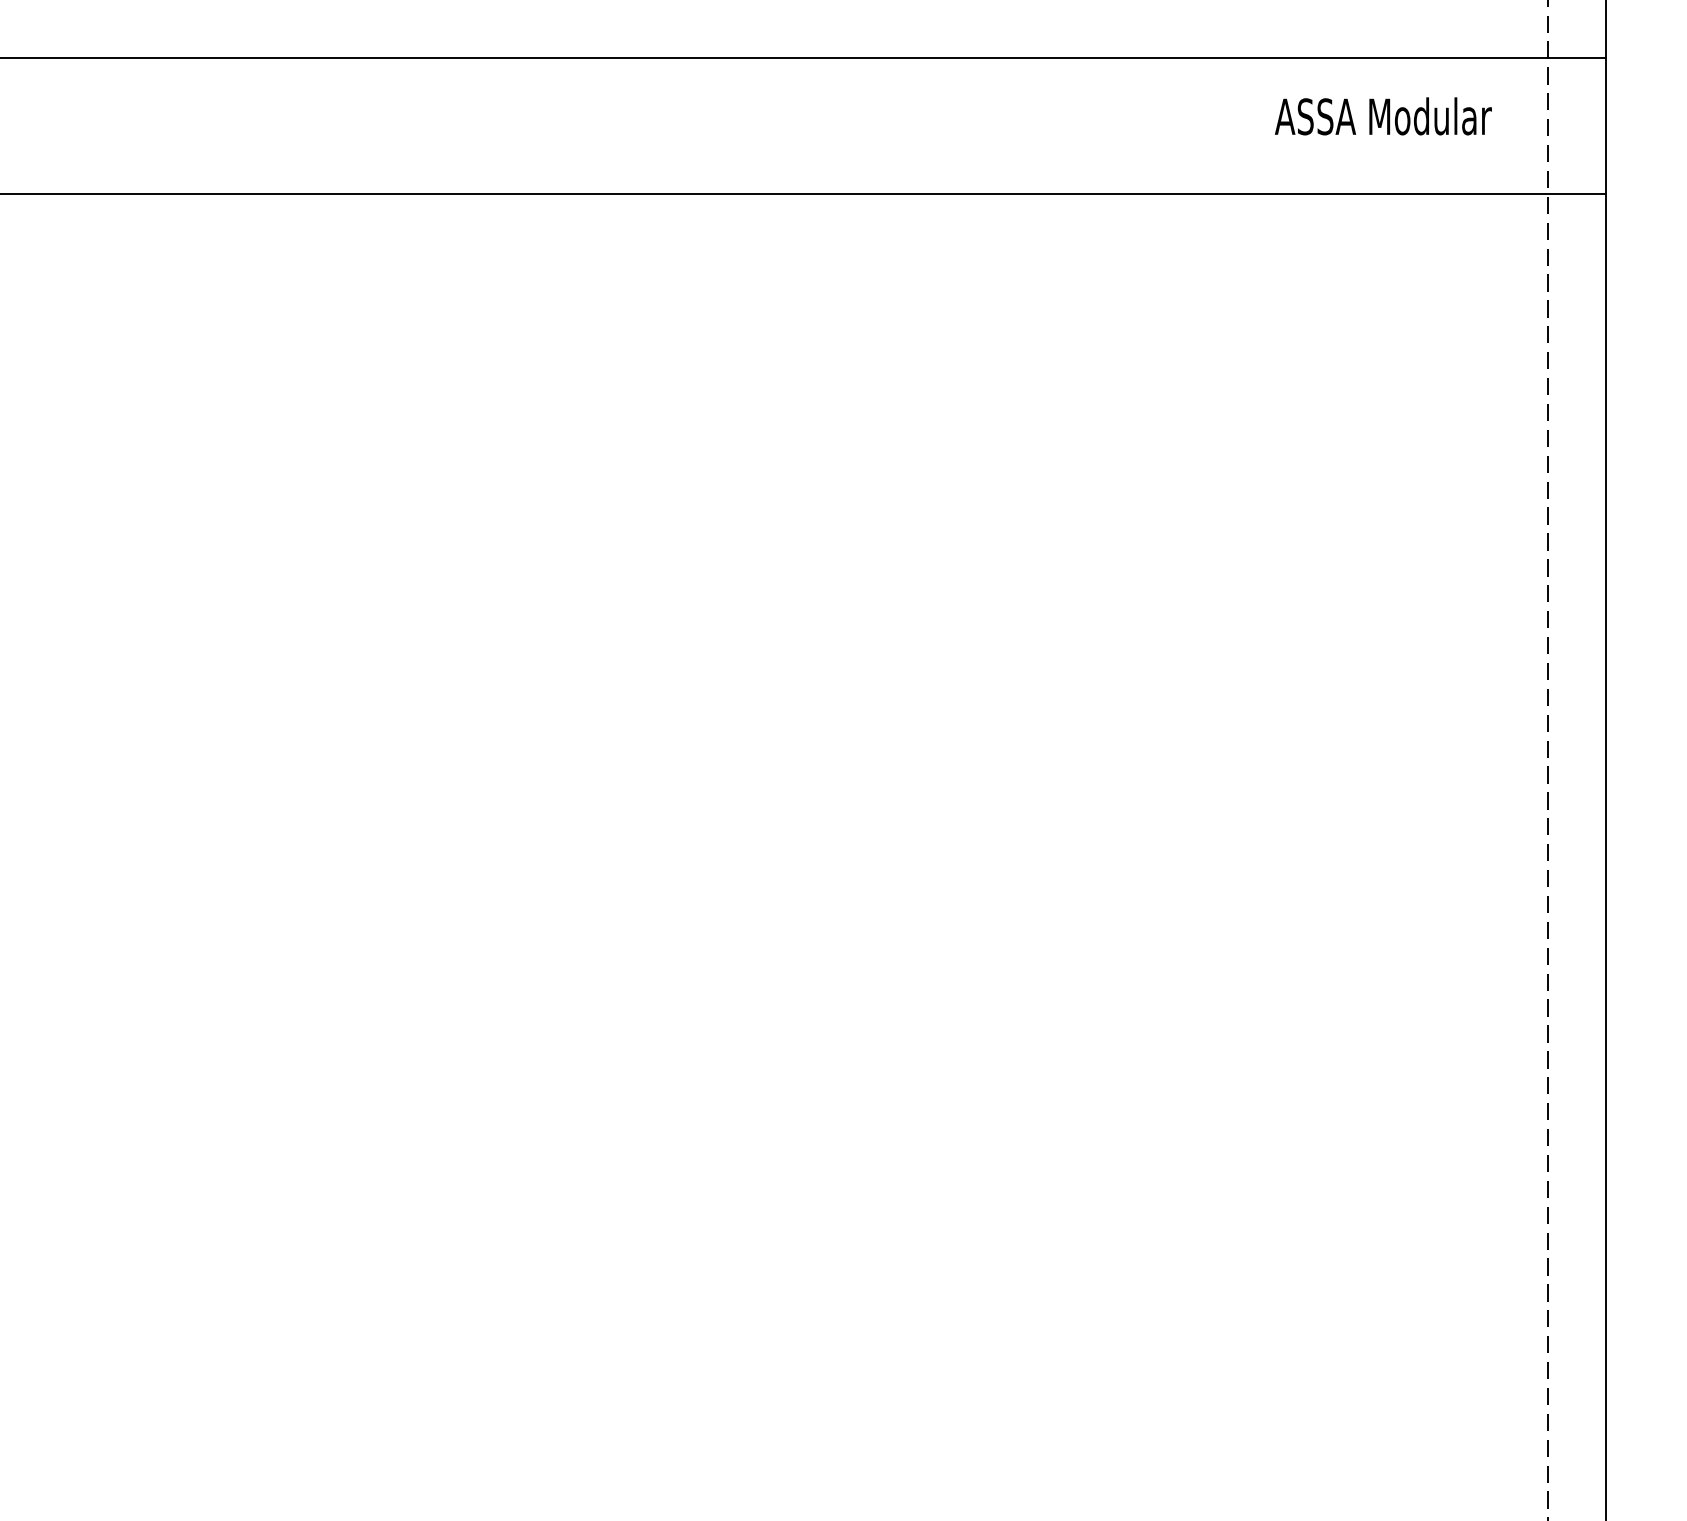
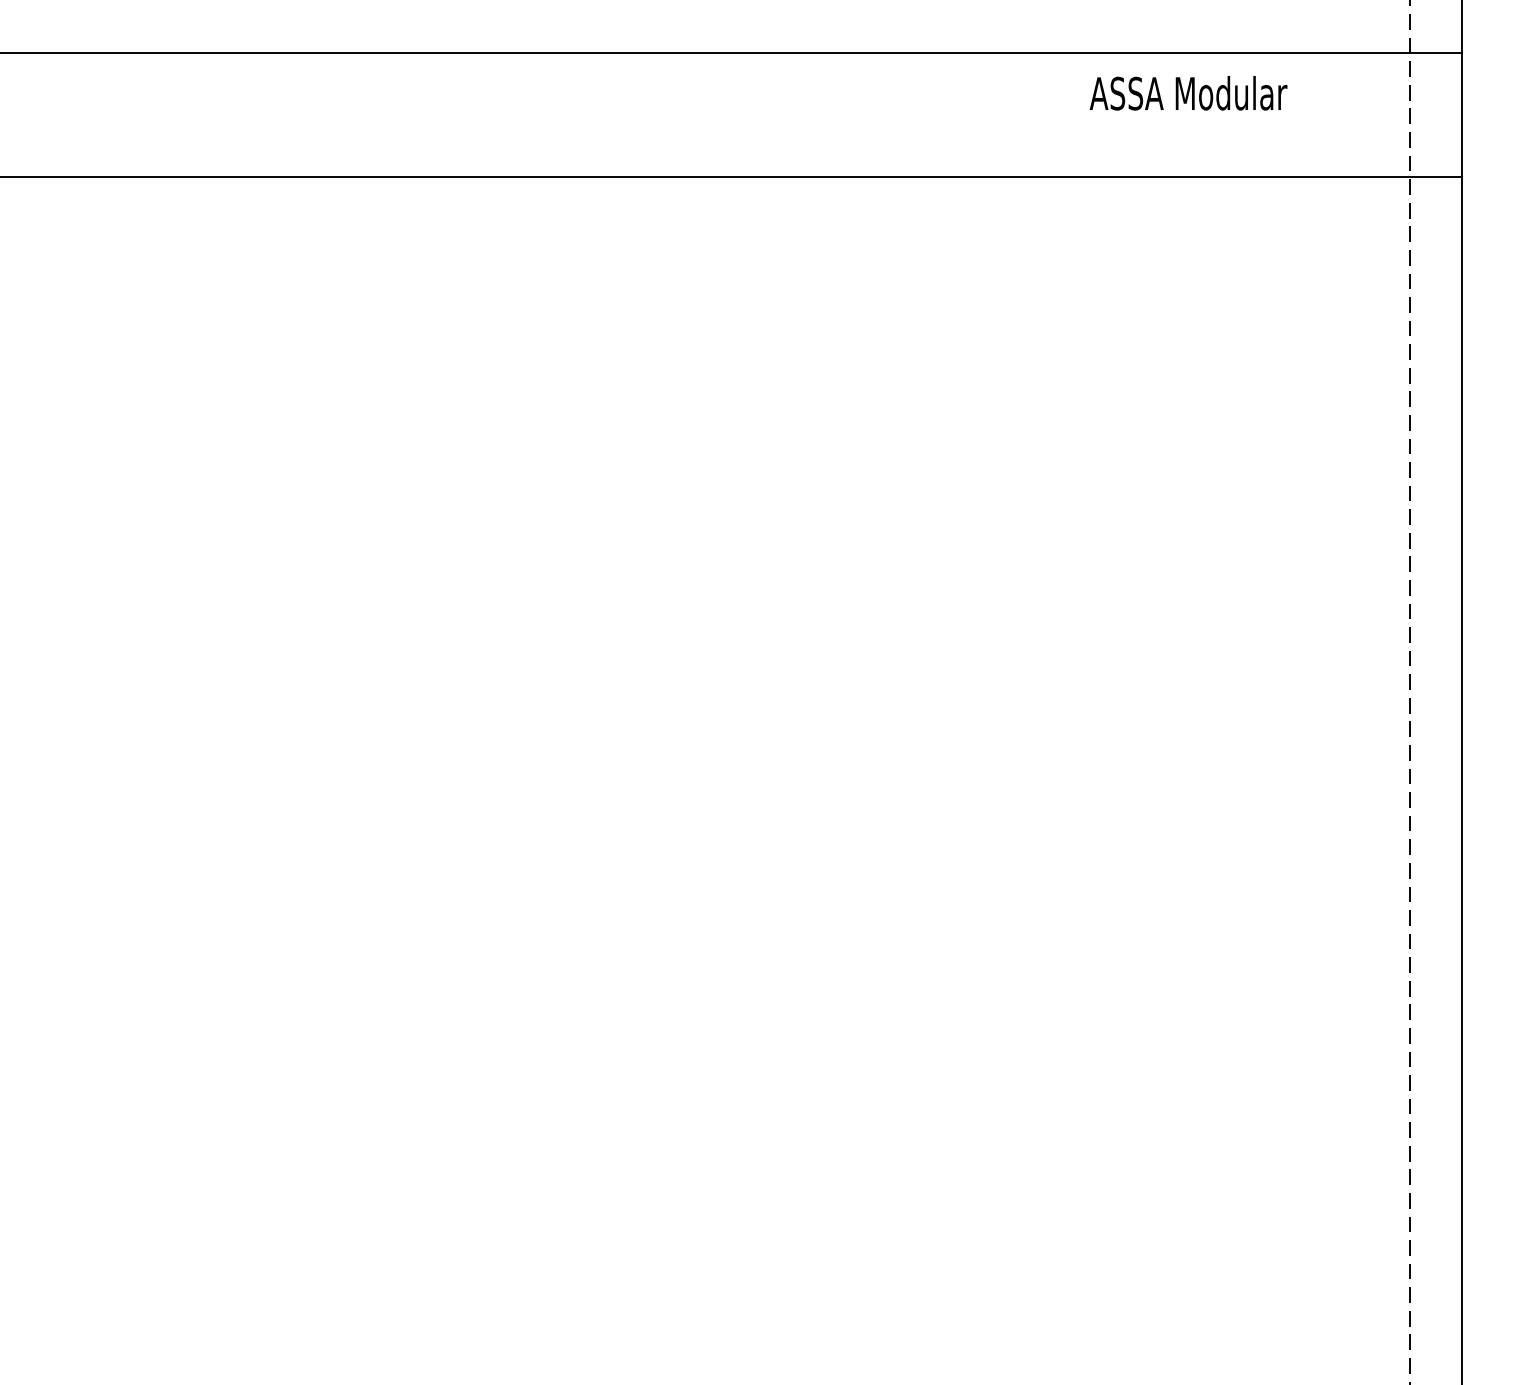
text: (1383, 116) -> (1188, 93), moved

